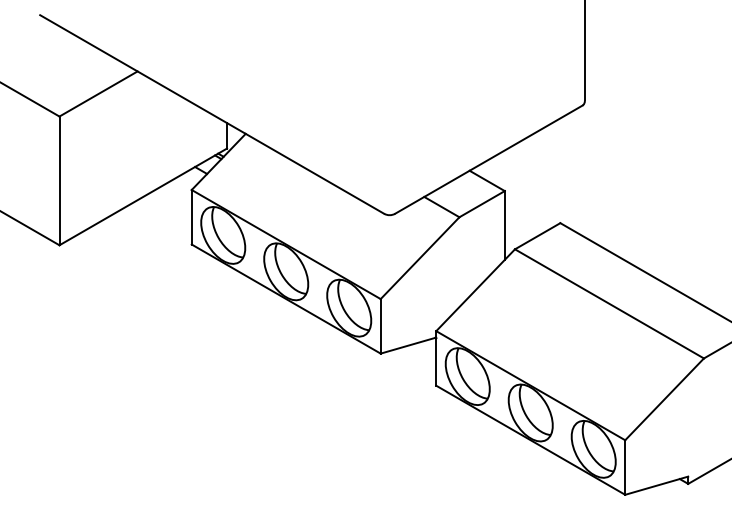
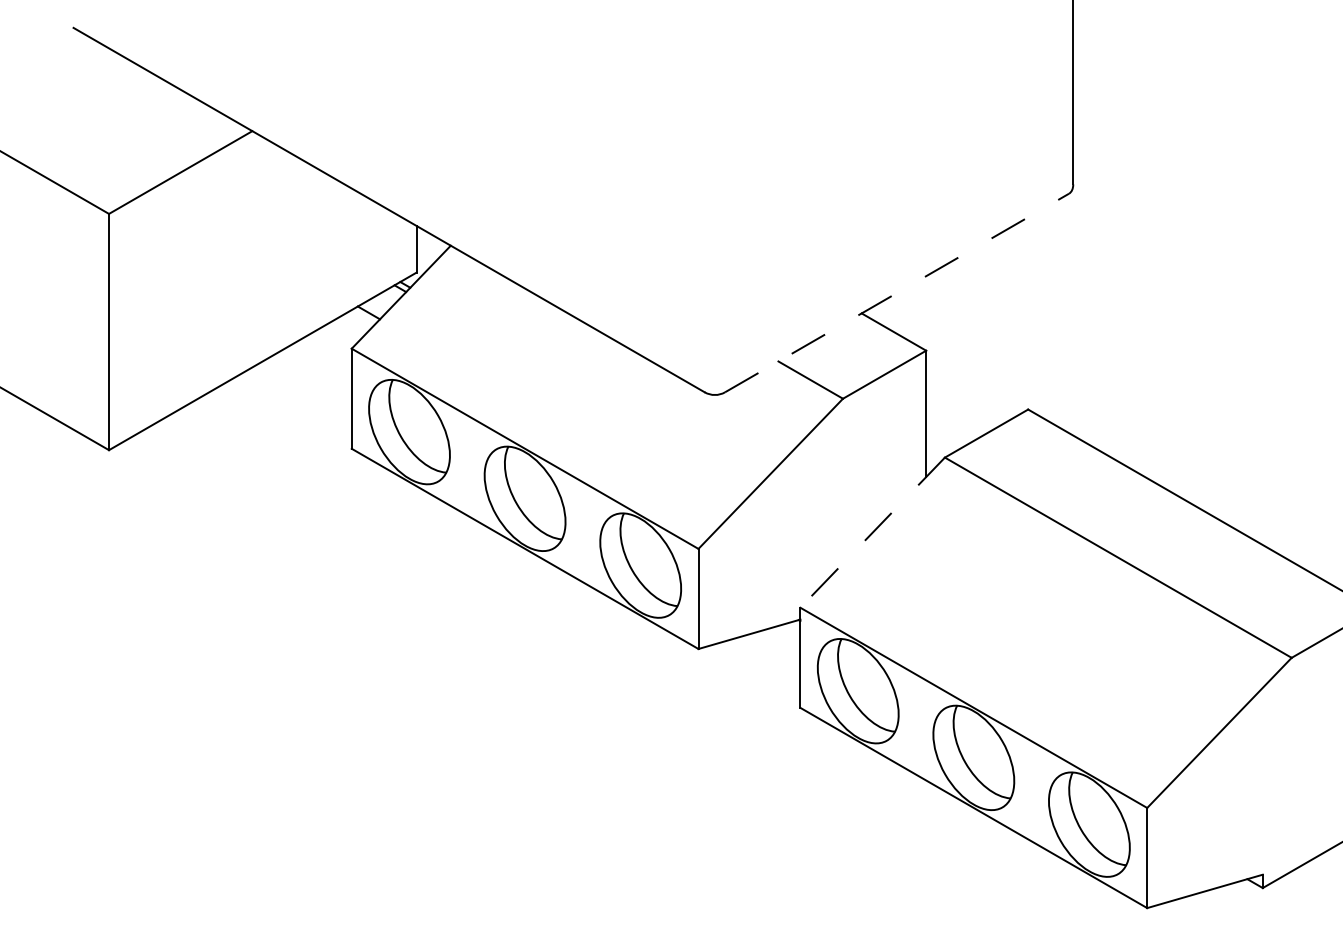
line: (489, 159) -> (898, 292), solid -> dashed
line: (475, 290) -> (872, 533), solid -> dashed

